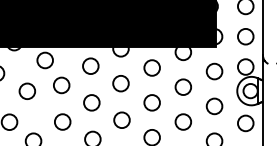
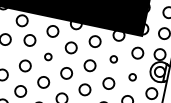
circle: (182, 86) -> (113, 58), size x0.6
circle: (91, 102) -> (48, 56), size x0.6
circle: (214, 106) -> (132, 77), size x0.6

